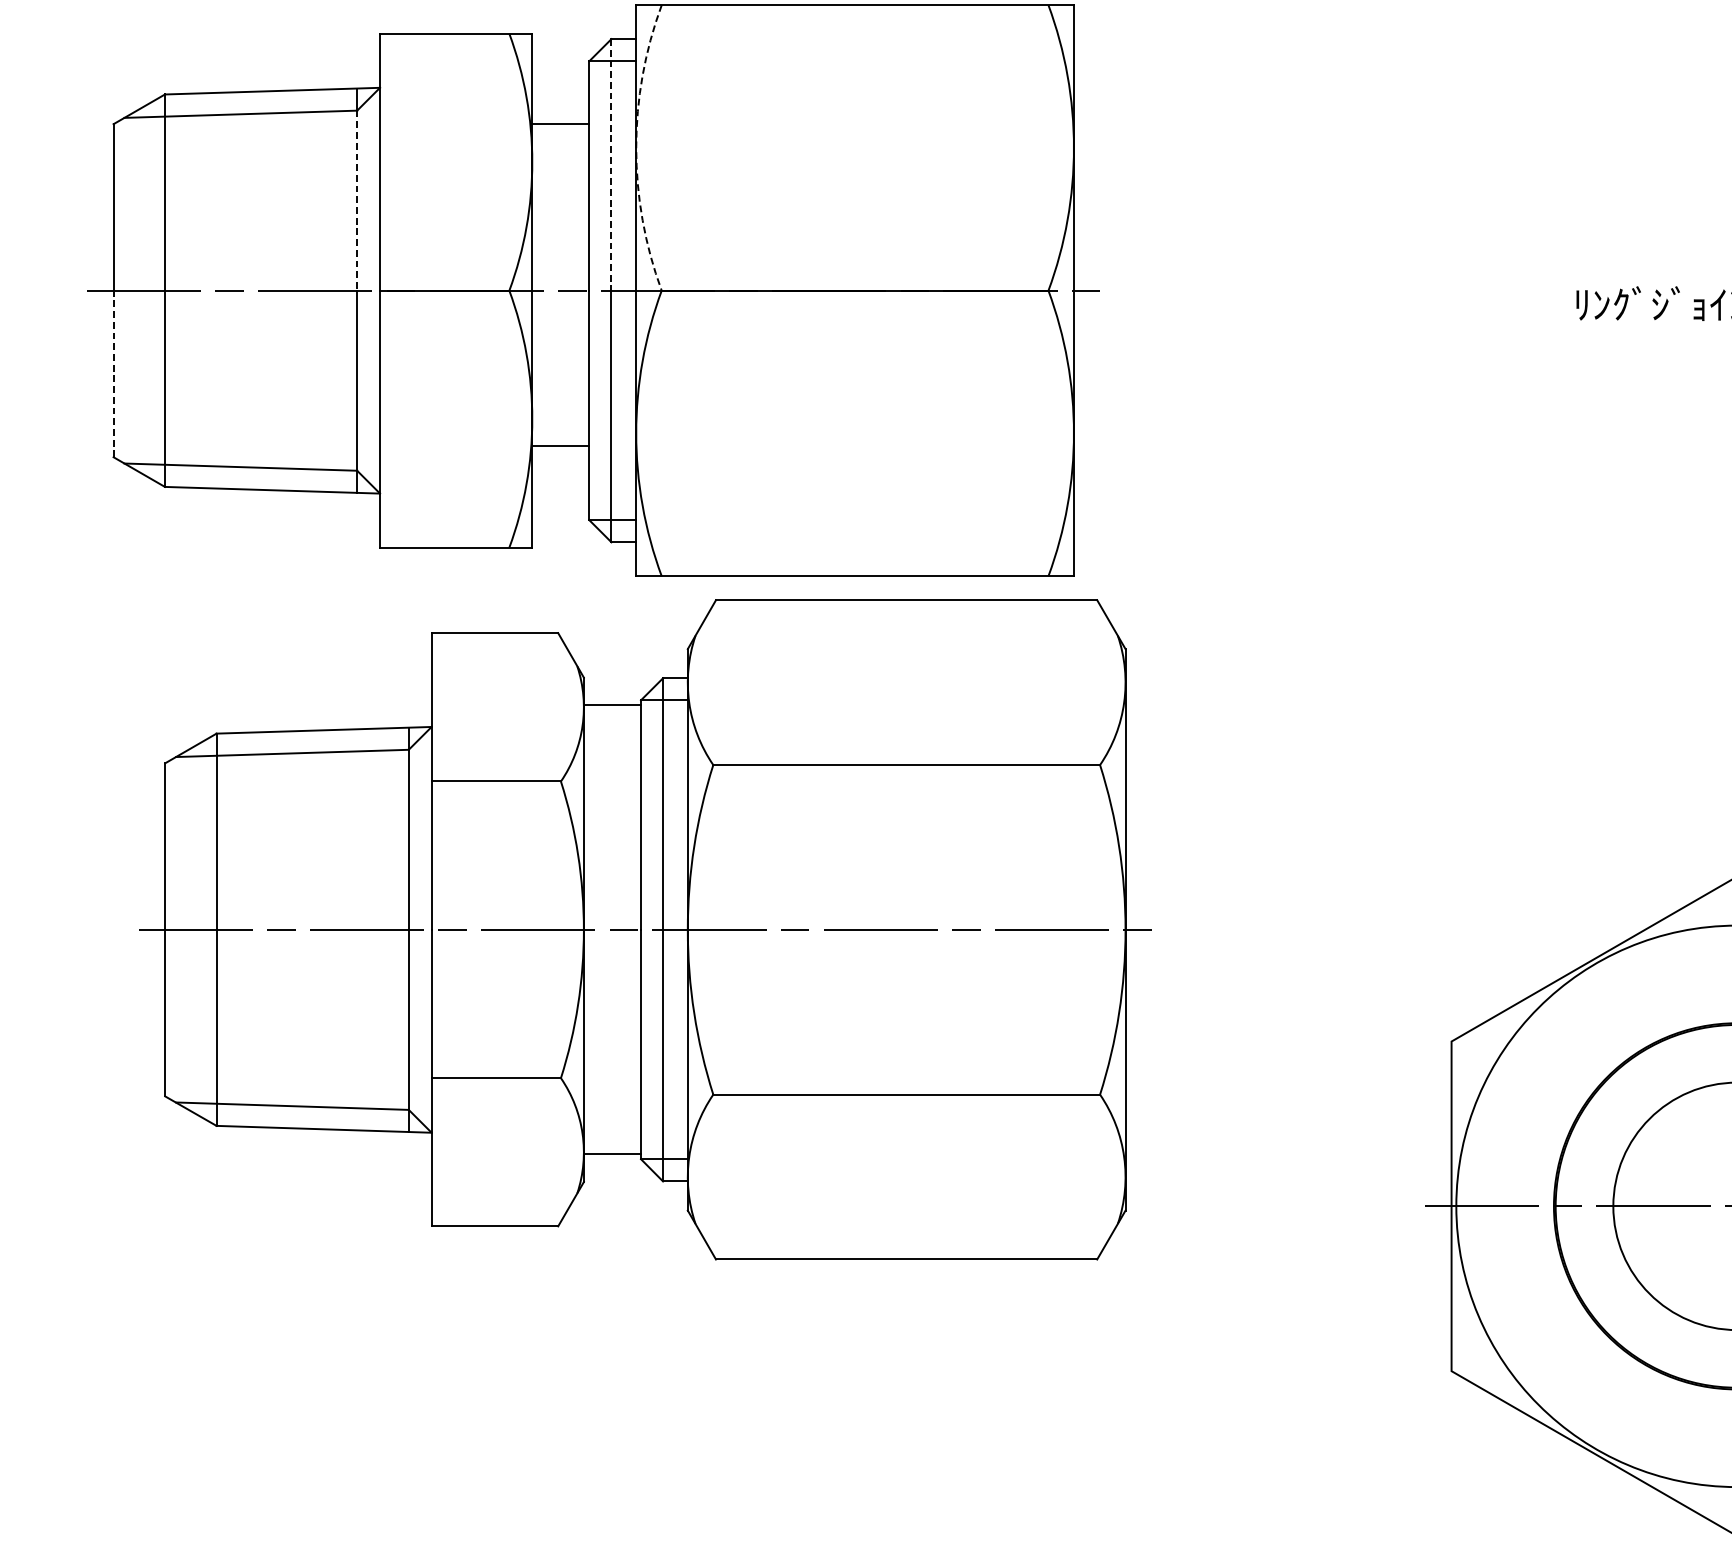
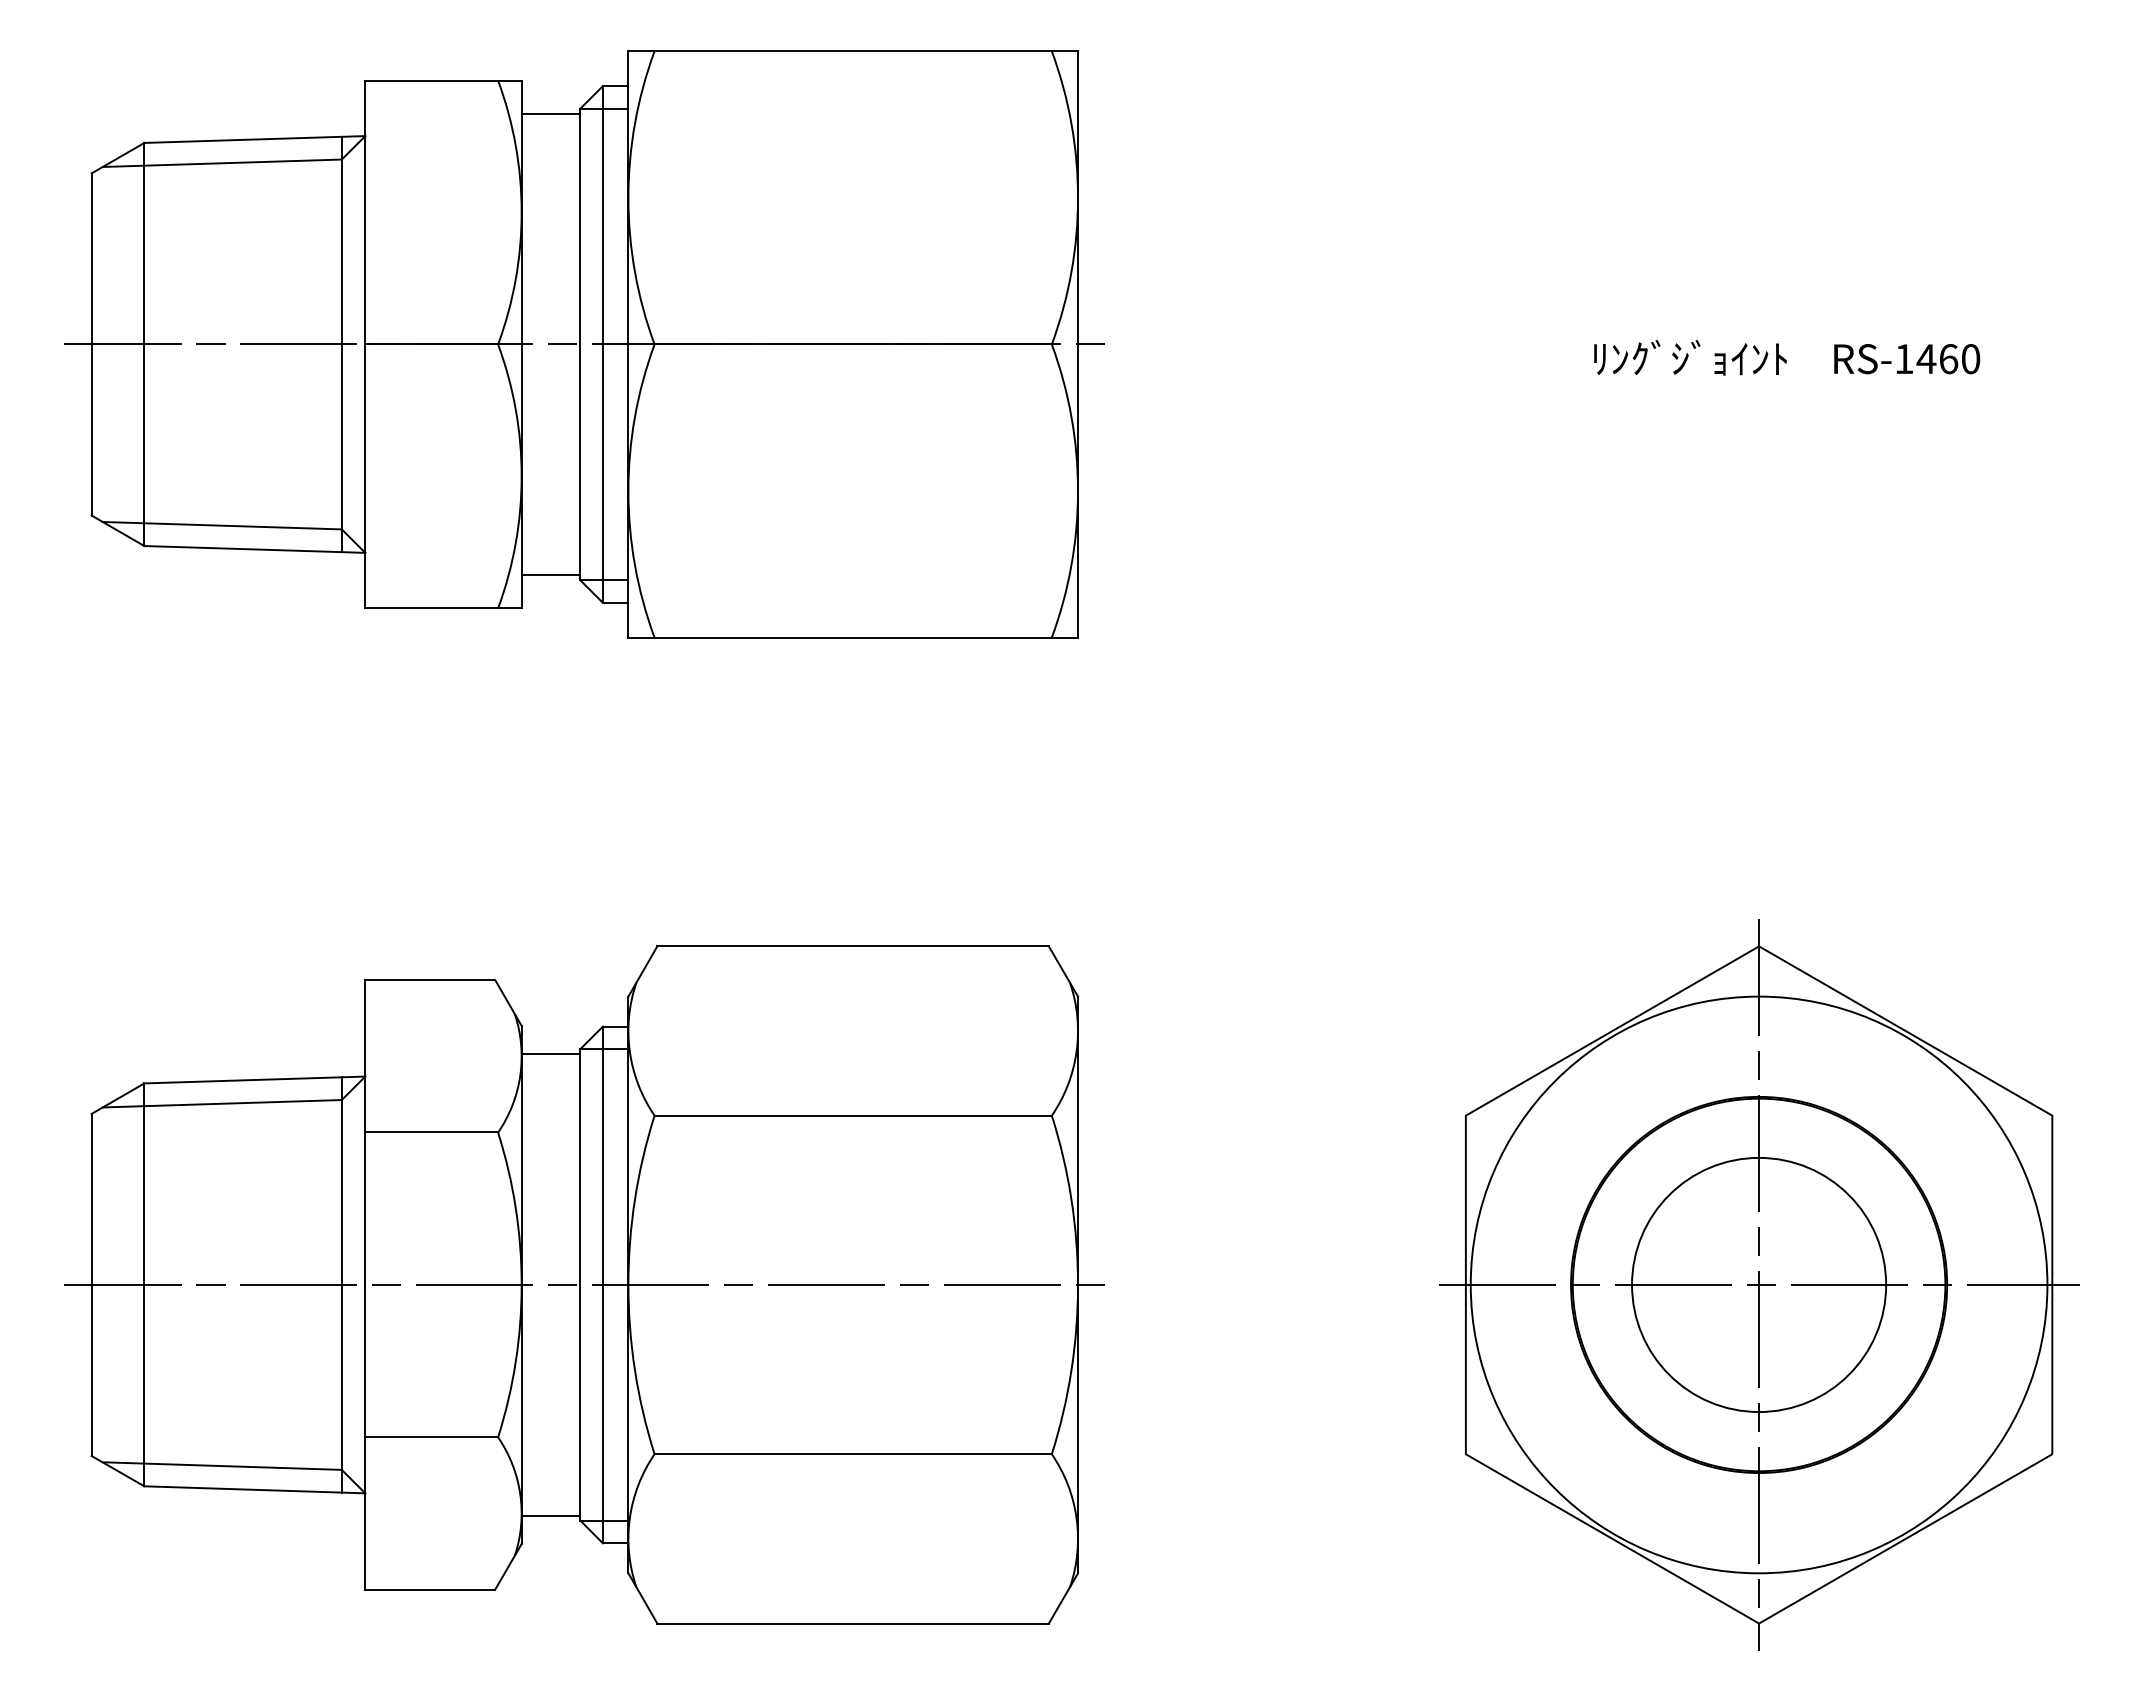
line: (560, 123) -> (550, 113), moved
arc: (636, 147) -> (628, 197), dashed -> solid
line: (611, 165) -> (603, 215), dashed -> solid
line: (356, 201) -> (341, 252), dashed -> solid
line: (113, 374) -> (91, 430), dashed -> solid
line: (560, 446) -> (550, 575), moved
part: (645, 929) -> (584, 1284), moved

